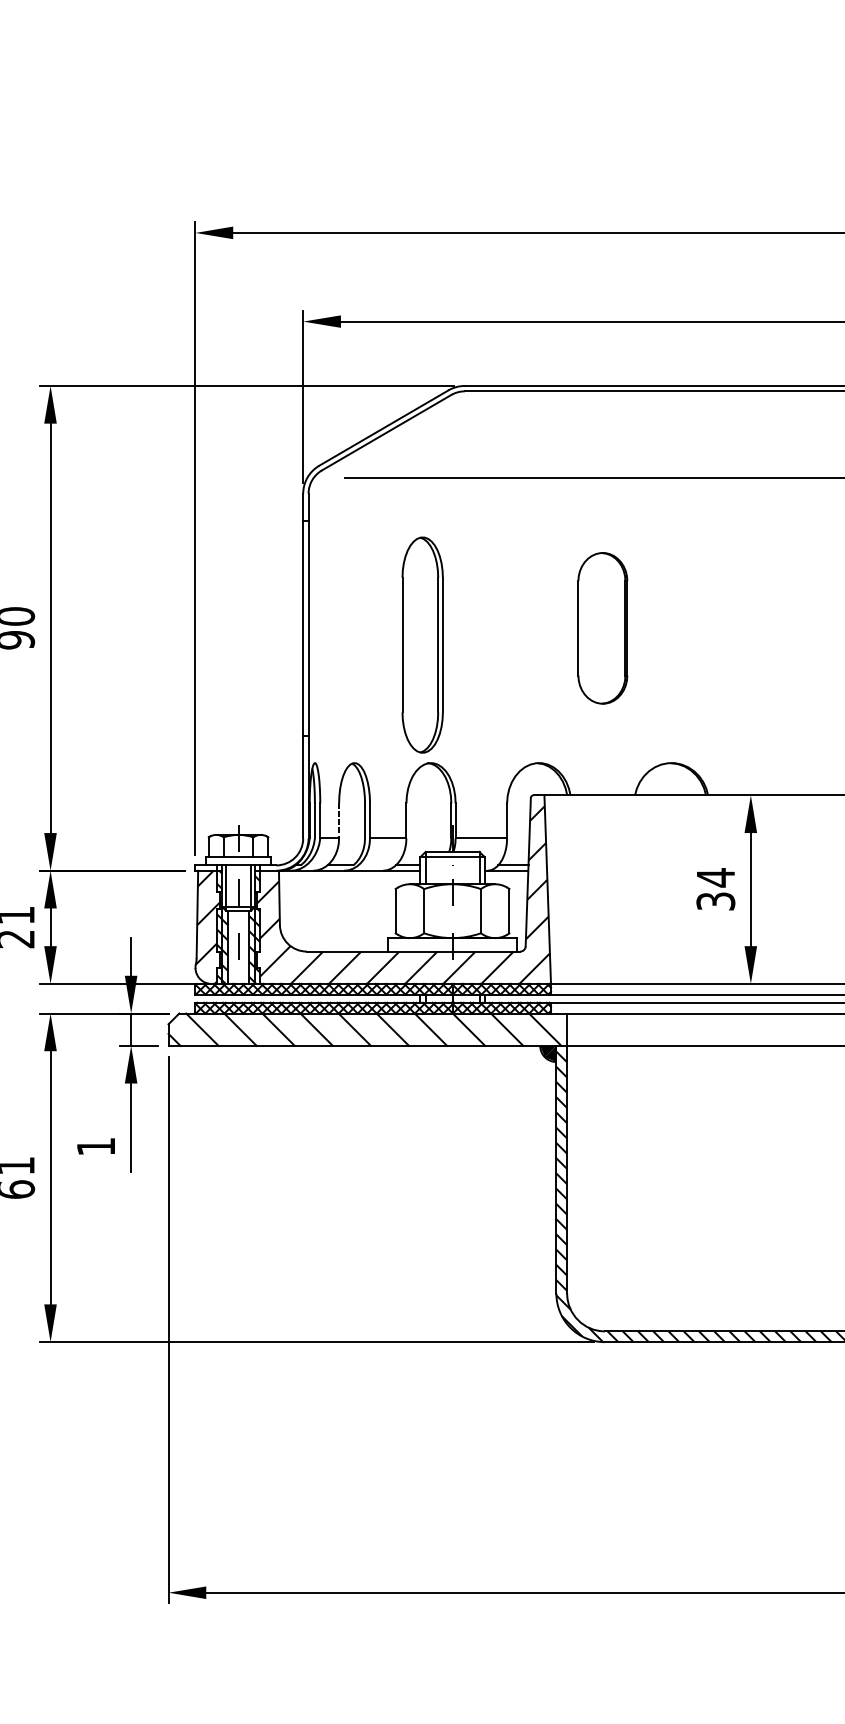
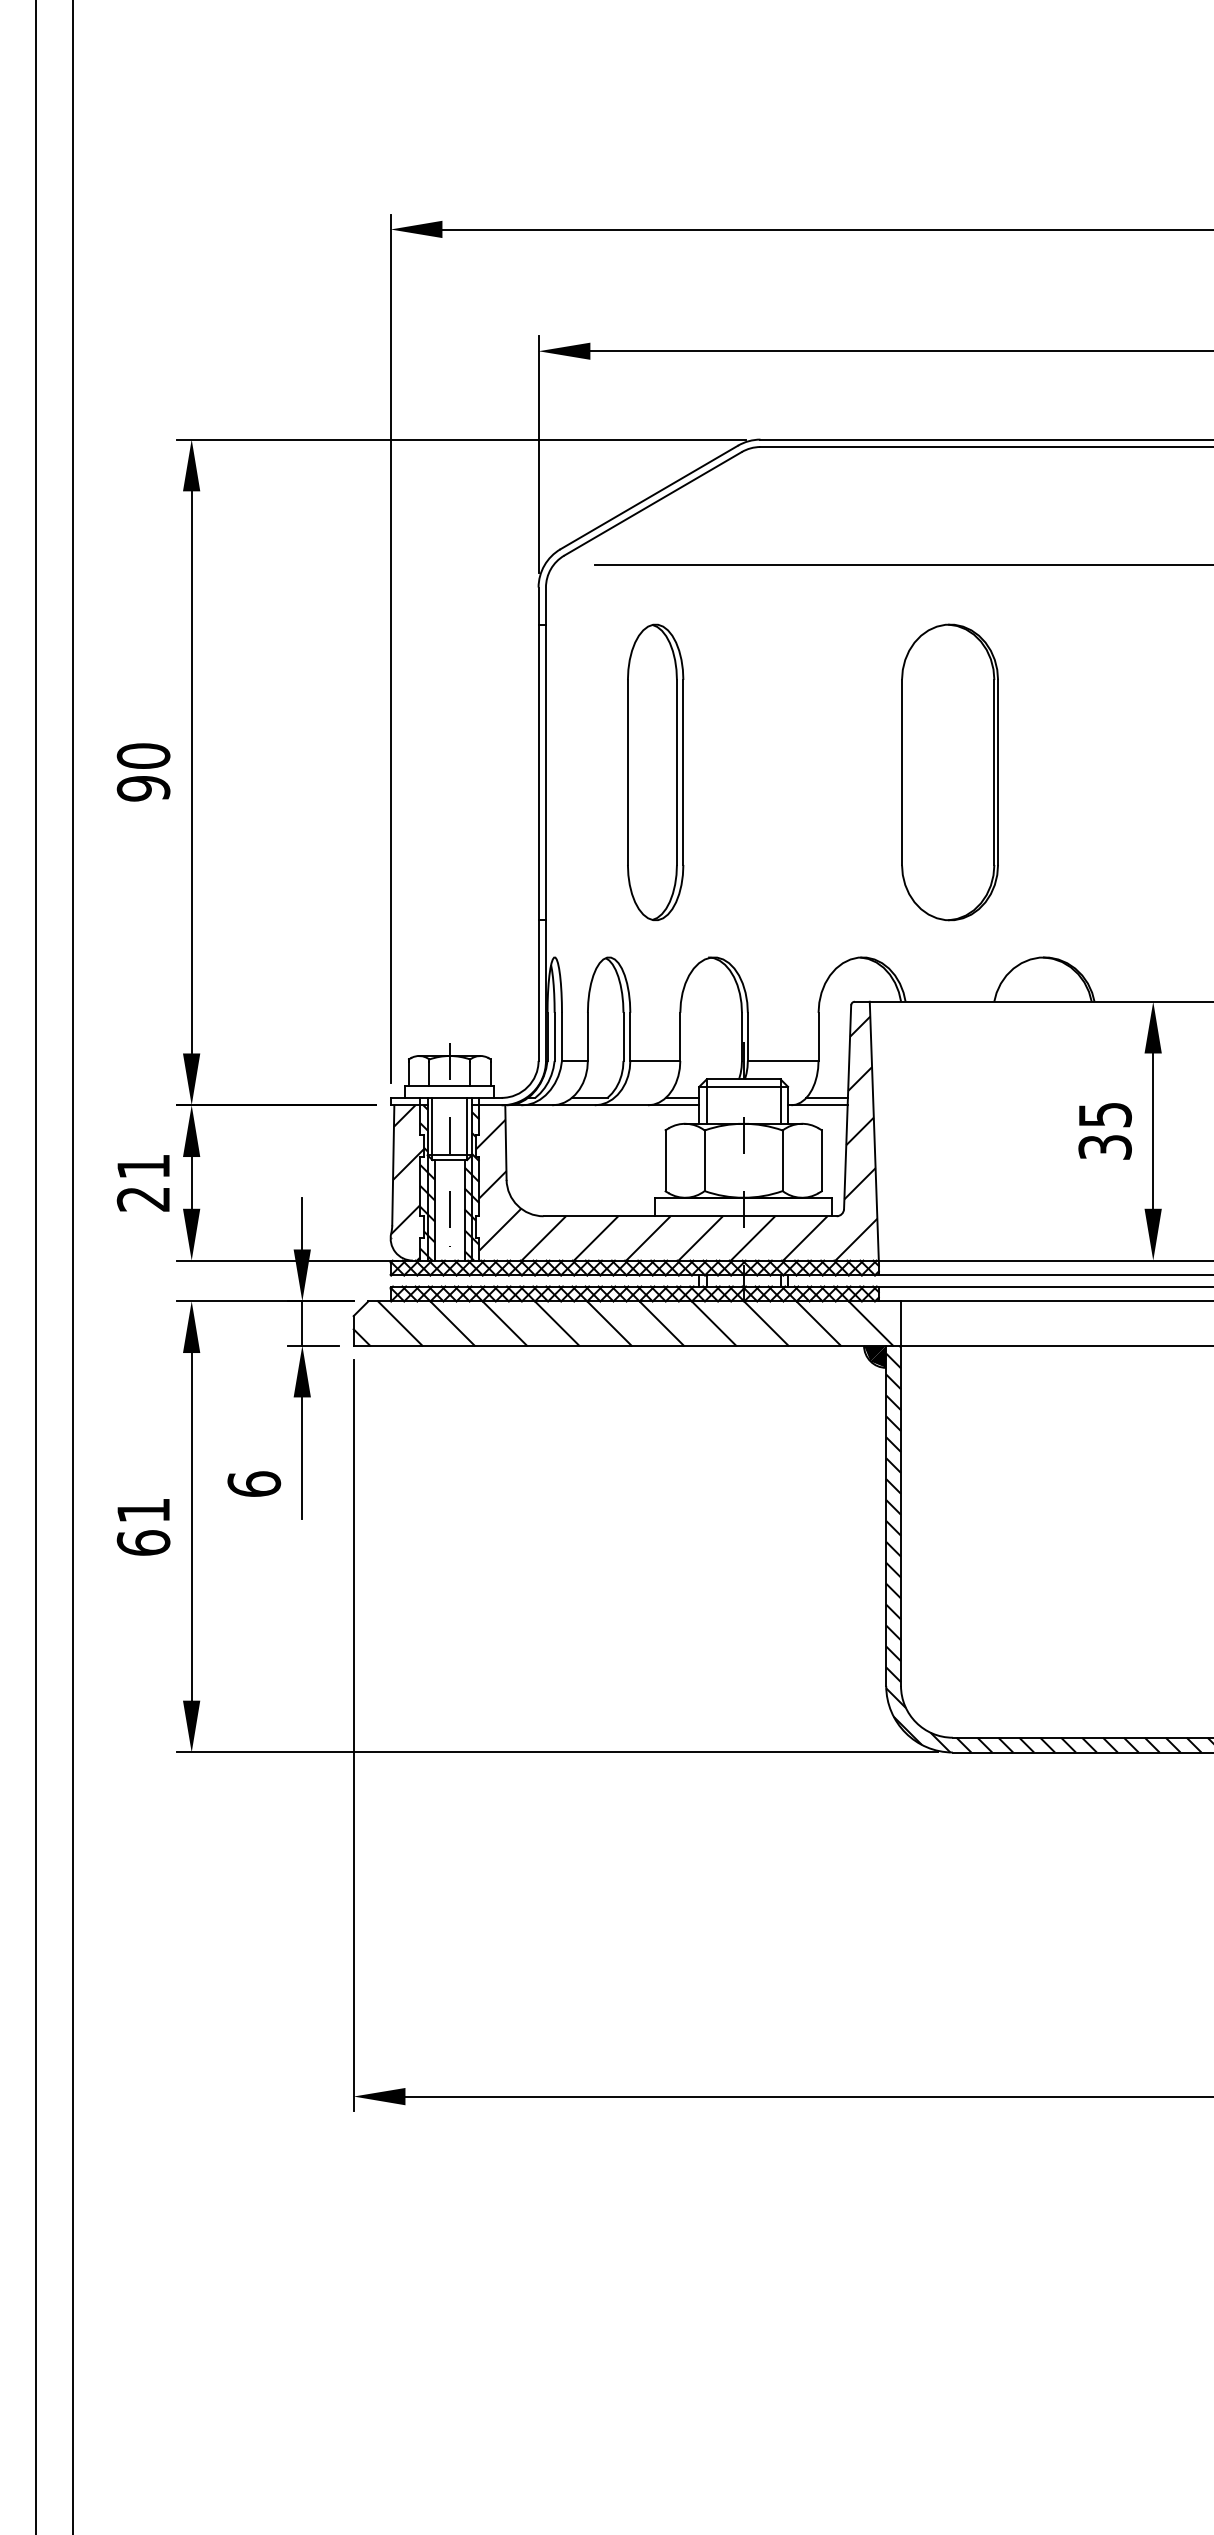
part: (602, 628) -> (949, 772), size x1.43
part: (422, 645) -> (655, 772), moved
line: (338, 821) -> (587, 1037), dashed -> solid
text: (716, 877) -> (1105, 1114), 34 -> 35
text: (96, 1146) -> (254, 1483), 1 -> 6

